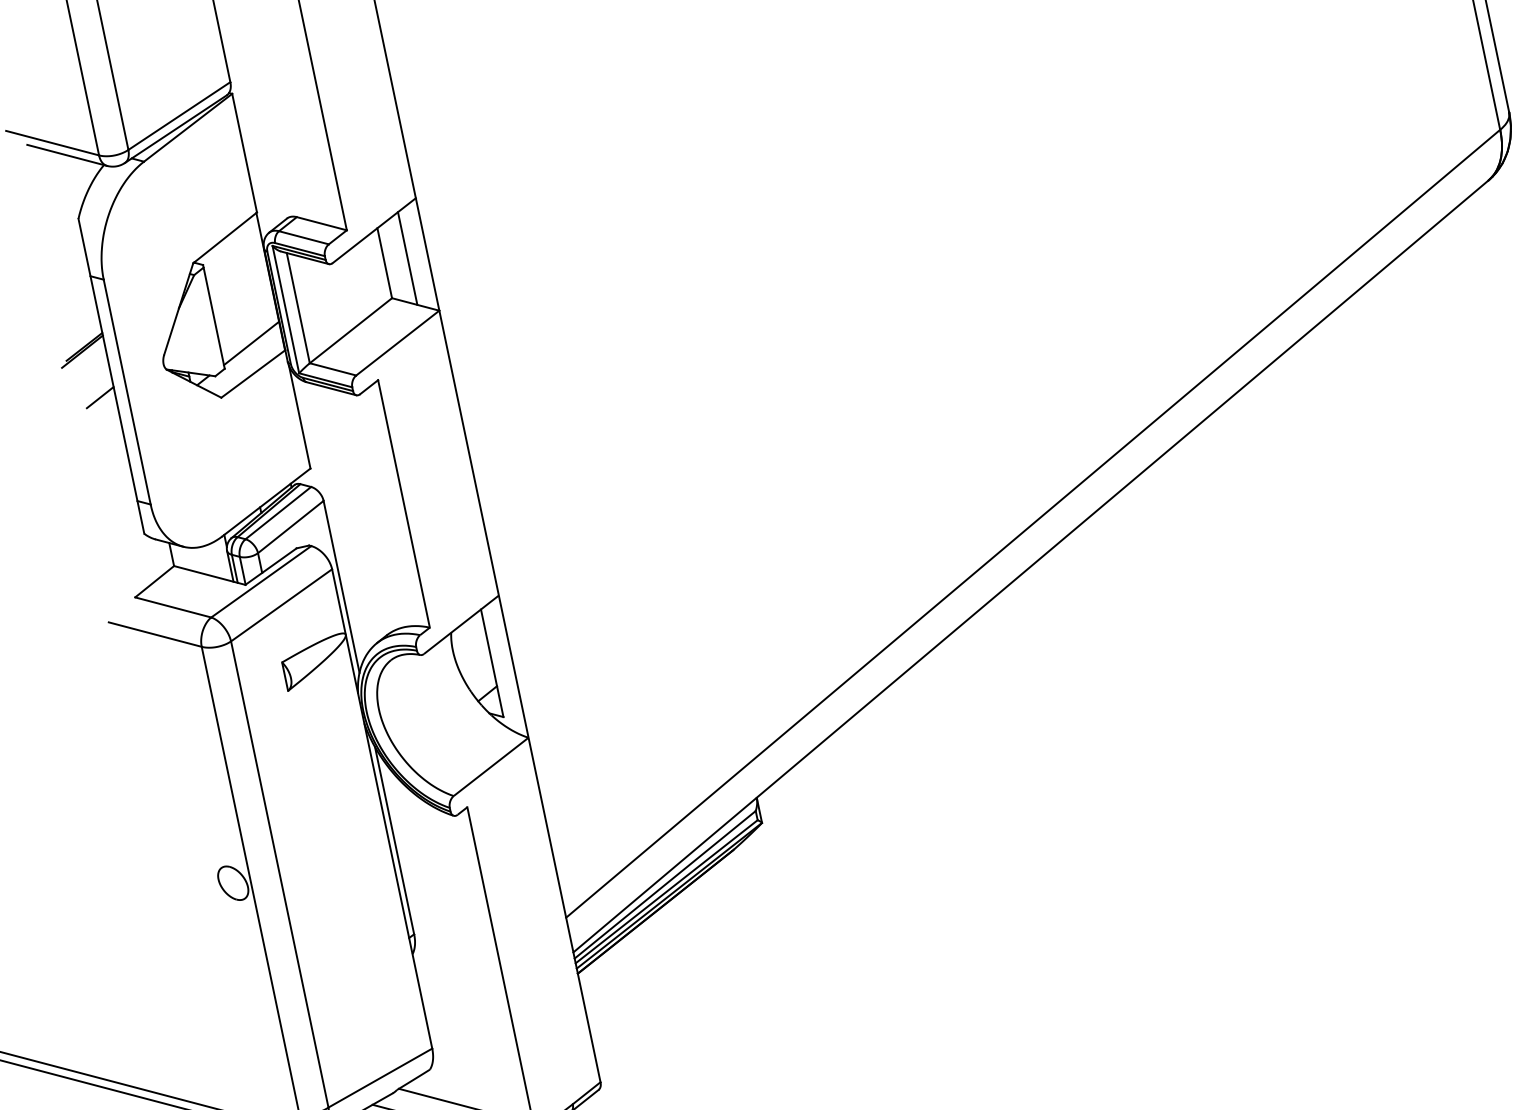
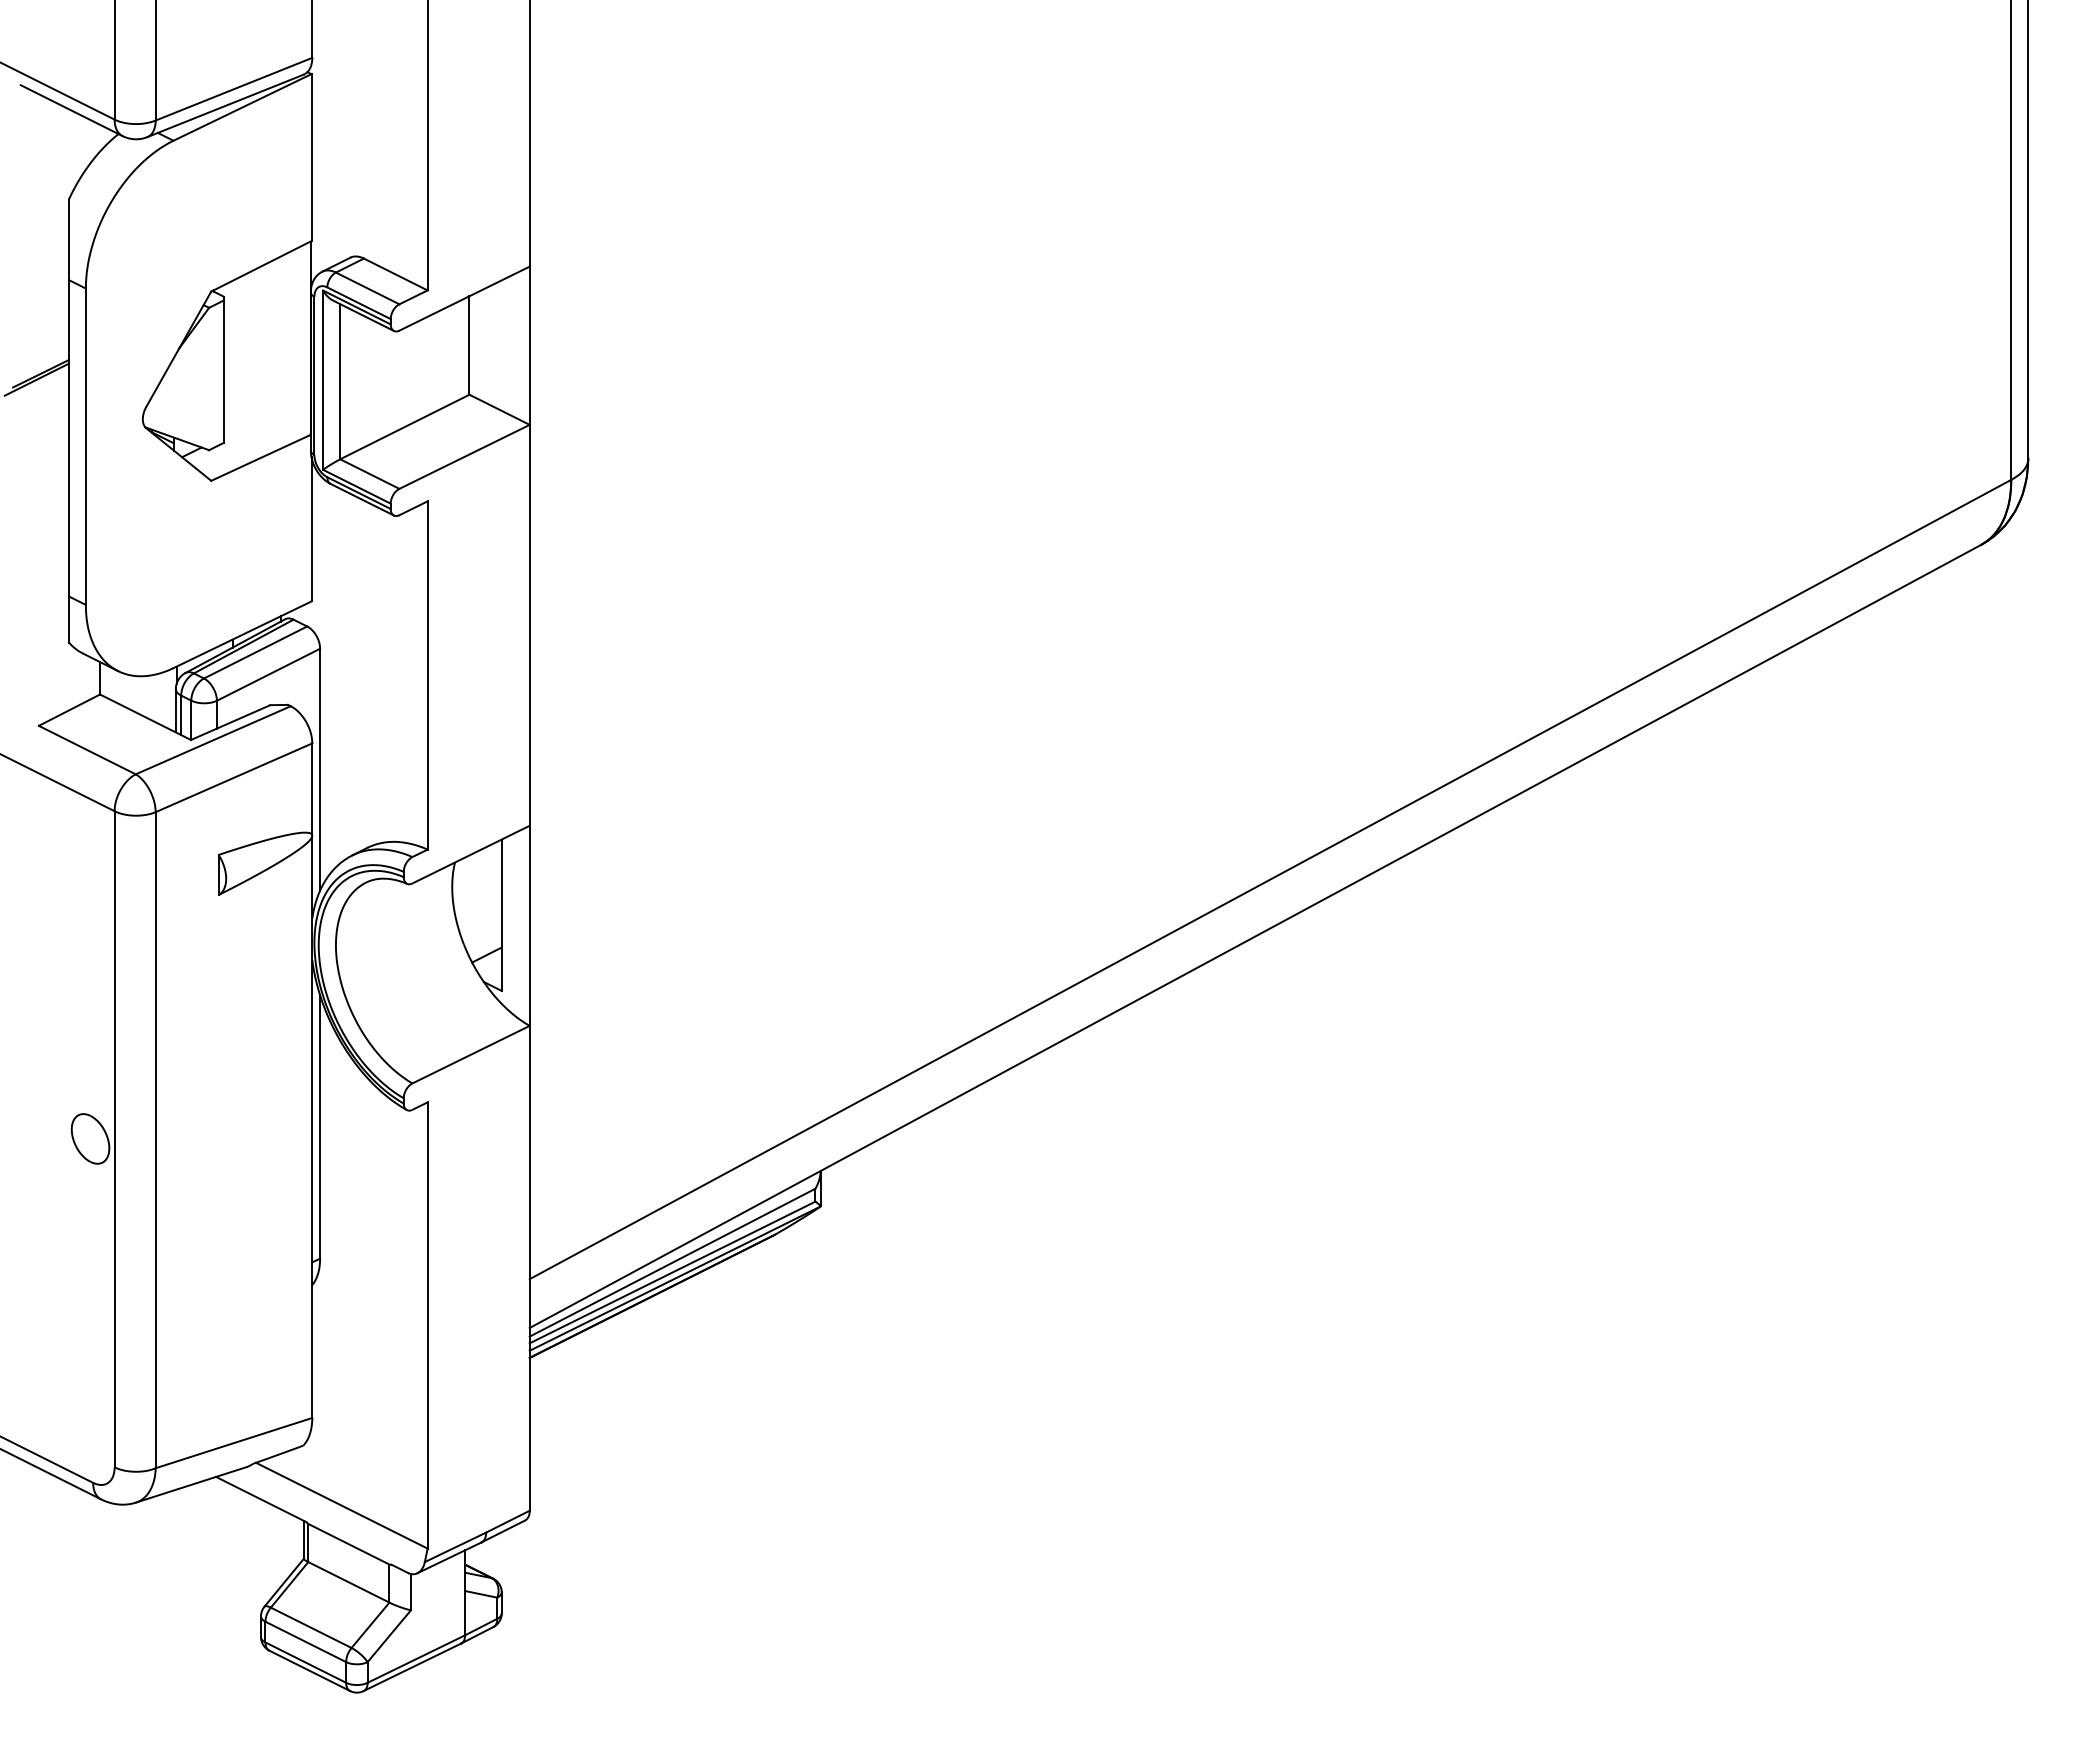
line: (407, 258) -> (501, 345), removed
line: (251, 342) -> (267, 415), removed
line: (100, 397) -> (48, 446), removed

